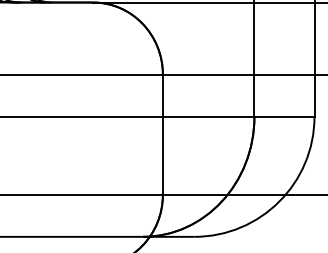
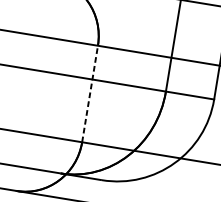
line: (162, 134) -> (89, 93), solid -> dashed

